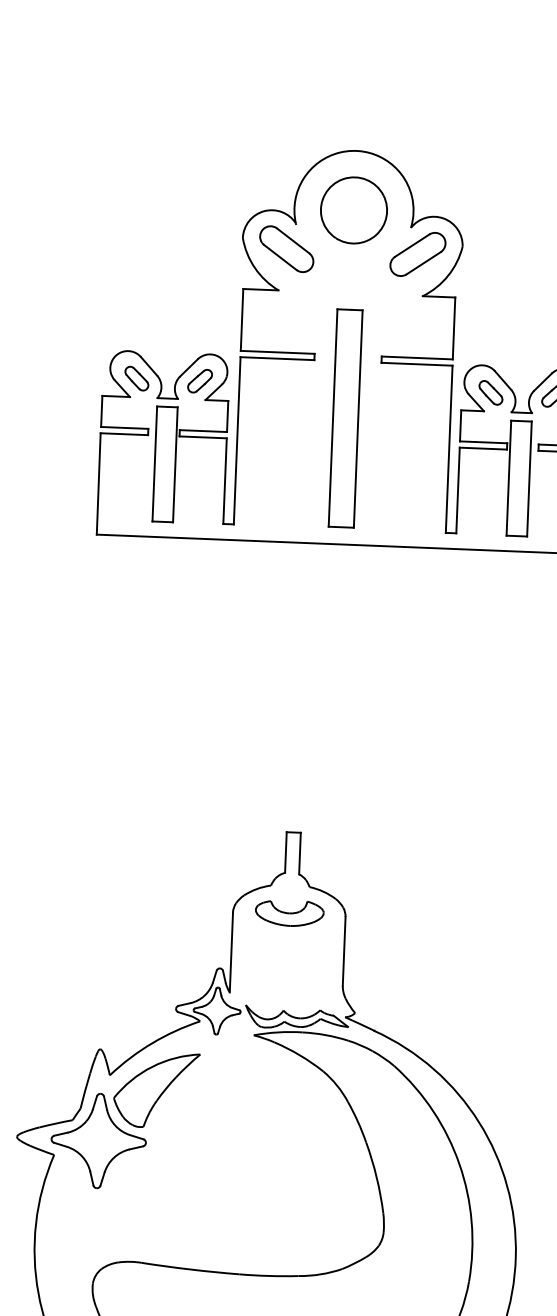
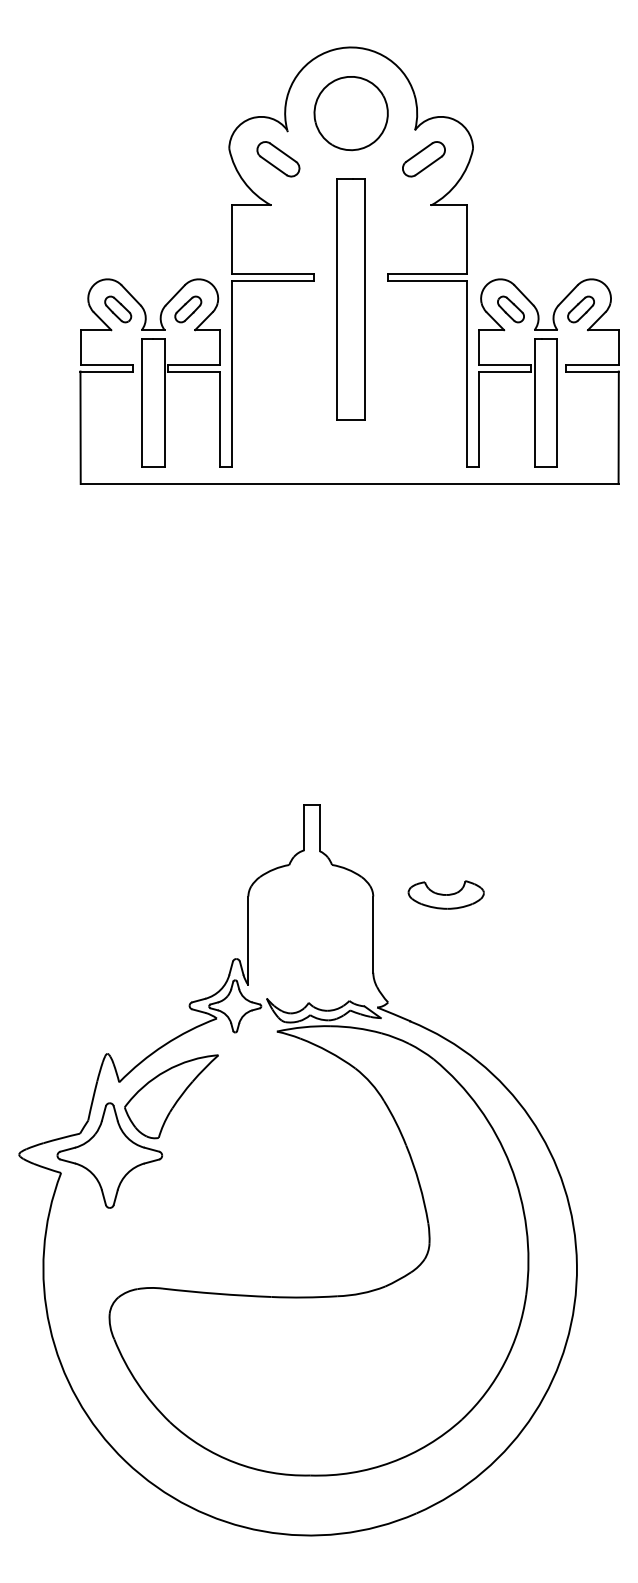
part: (286, 248) -> (278, 158), size x0.7
part: (417, 253) -> (423, 158), size x0.7
part: (345, 418) -> (350, 299), moved
part: (289, 912) -> (445, 894), moved

